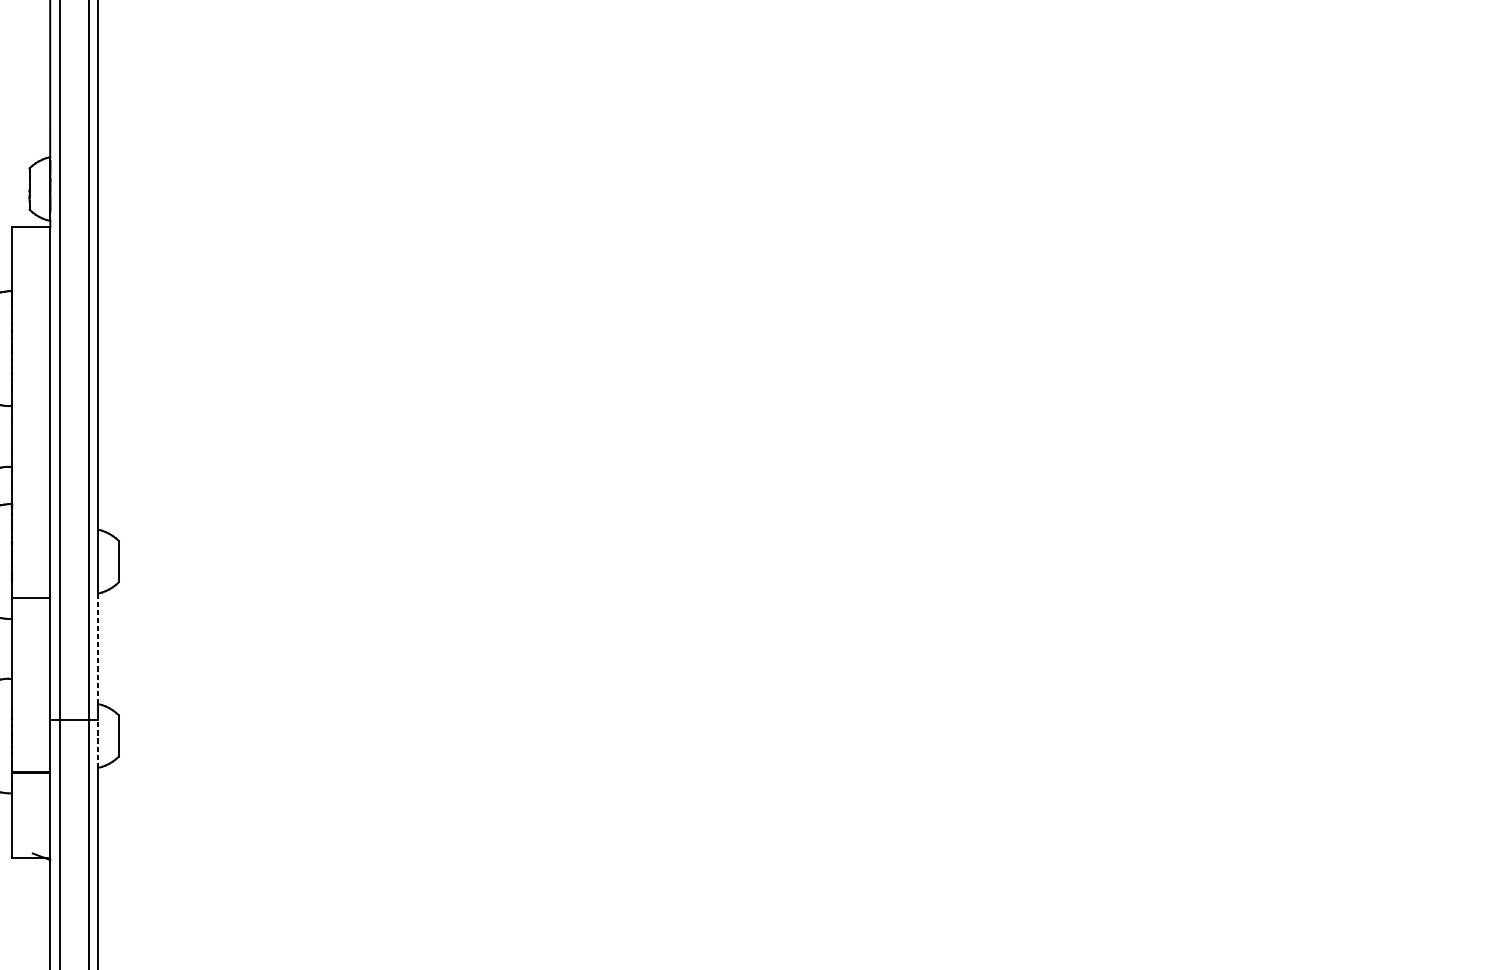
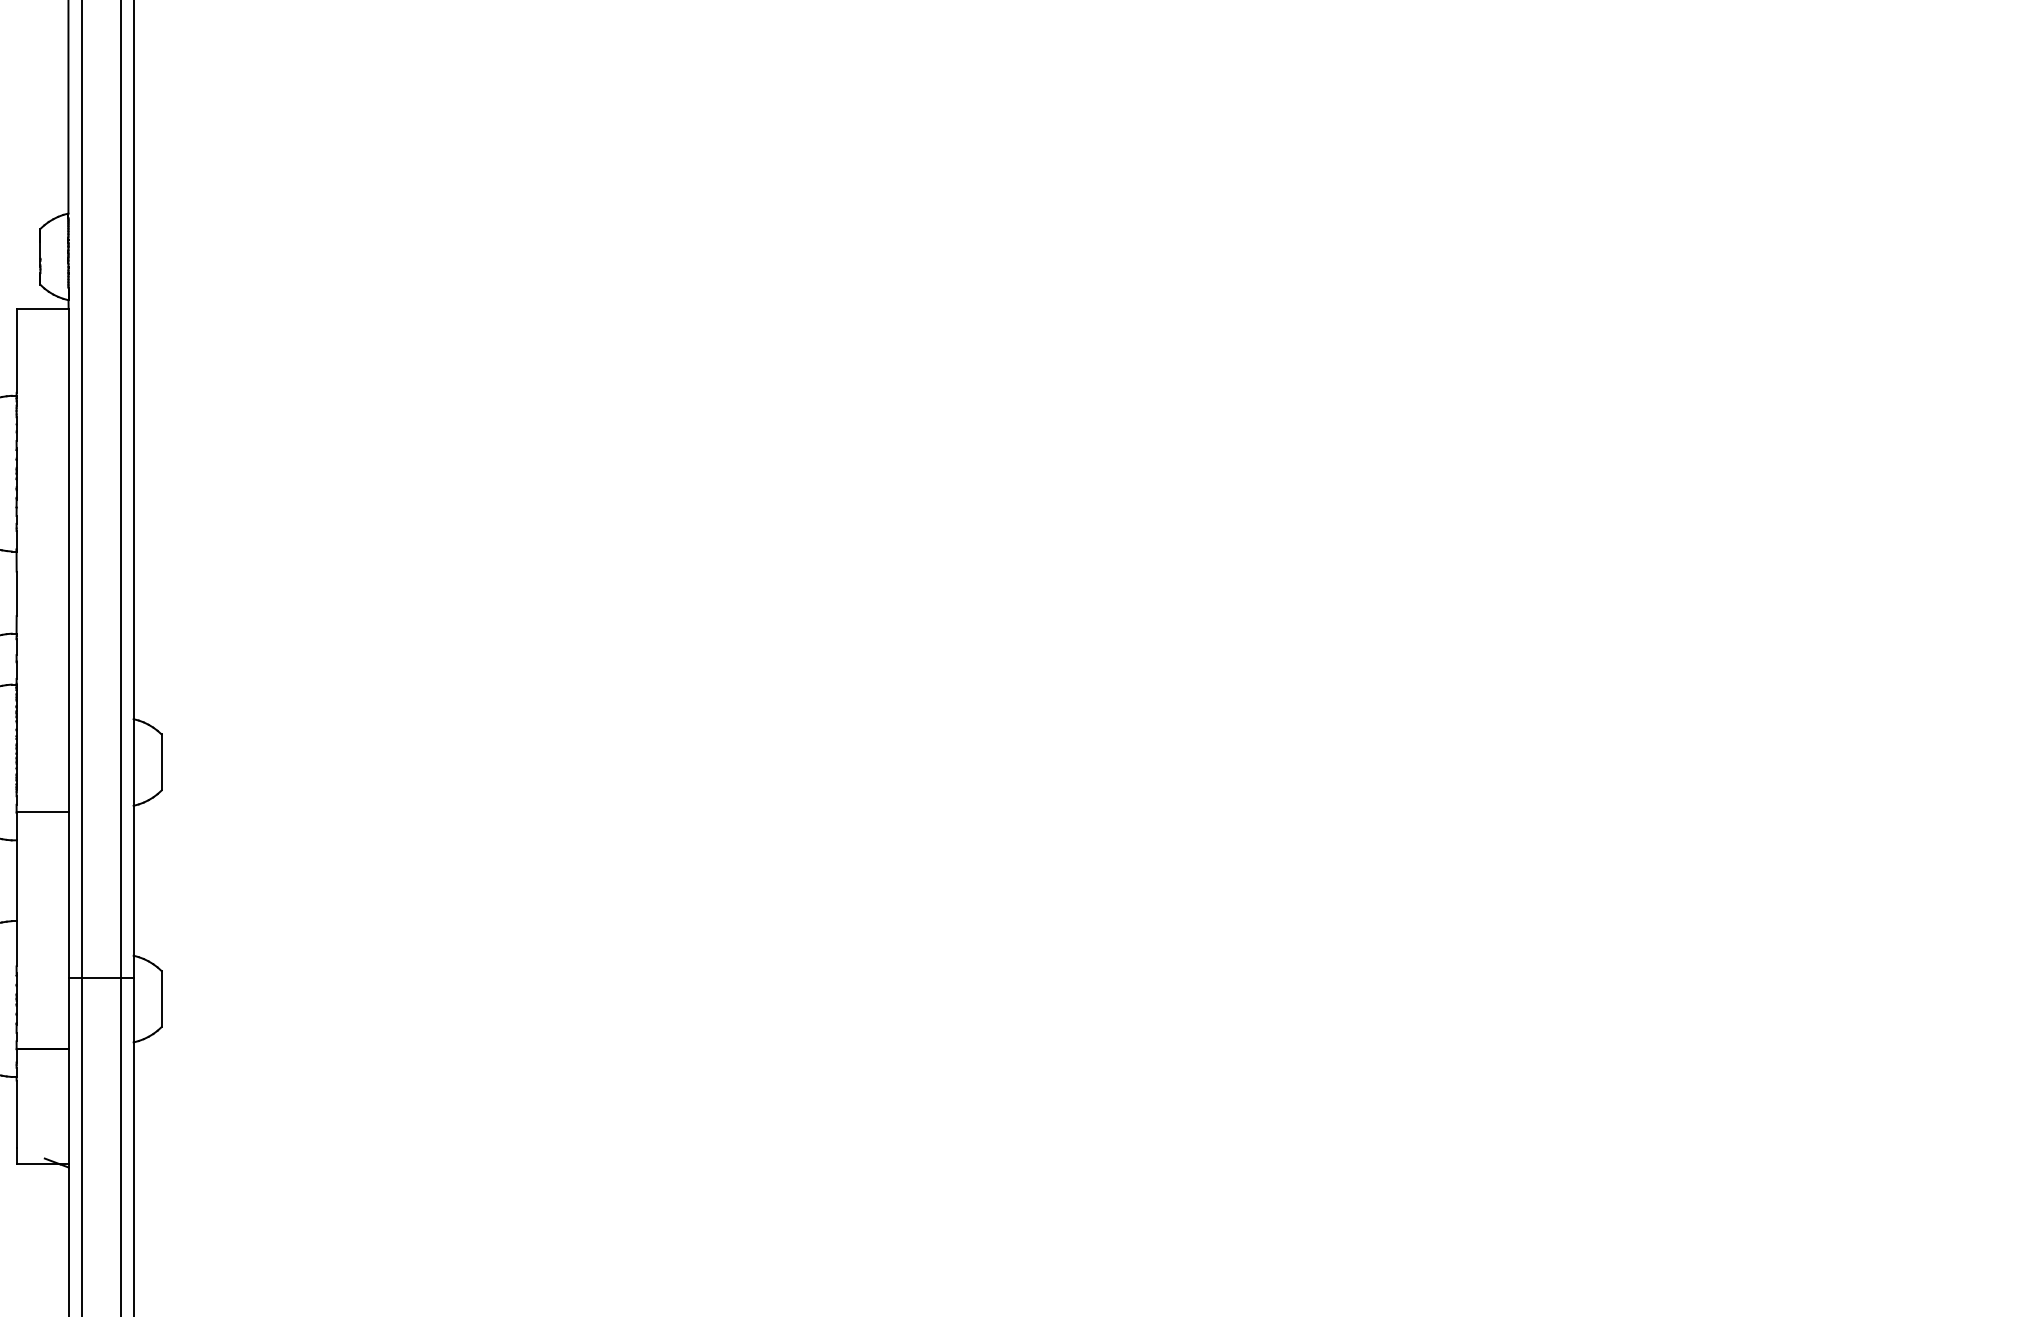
line: (98, 648) -> (133, 880), dashed -> solid
line: (98, 743) -> (133, 1009), dashed -> solid

